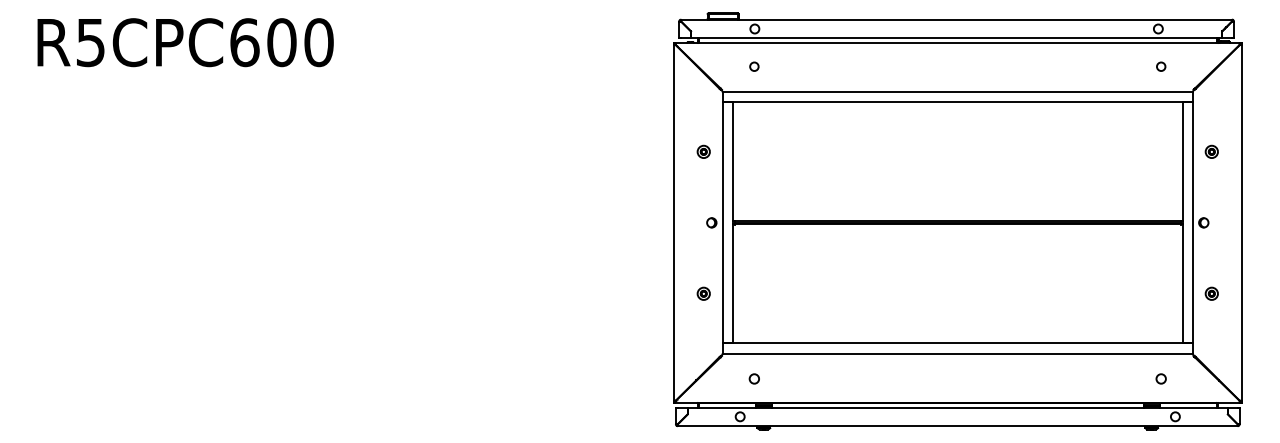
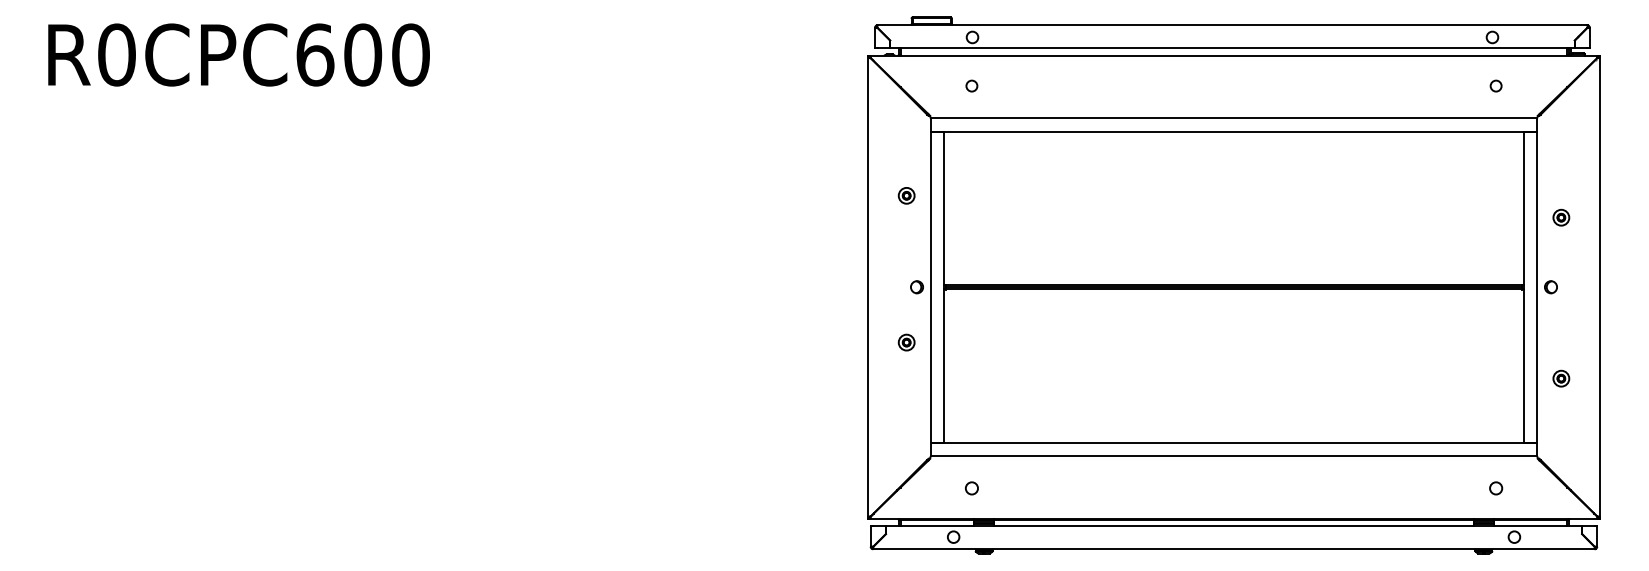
text: (90, 42) -> (116, 54), R5CPC600 -> R0CPC600
part: (1211, 151) -> (1560, 217), moved
part: (703, 293) -> (906, 342), moved

